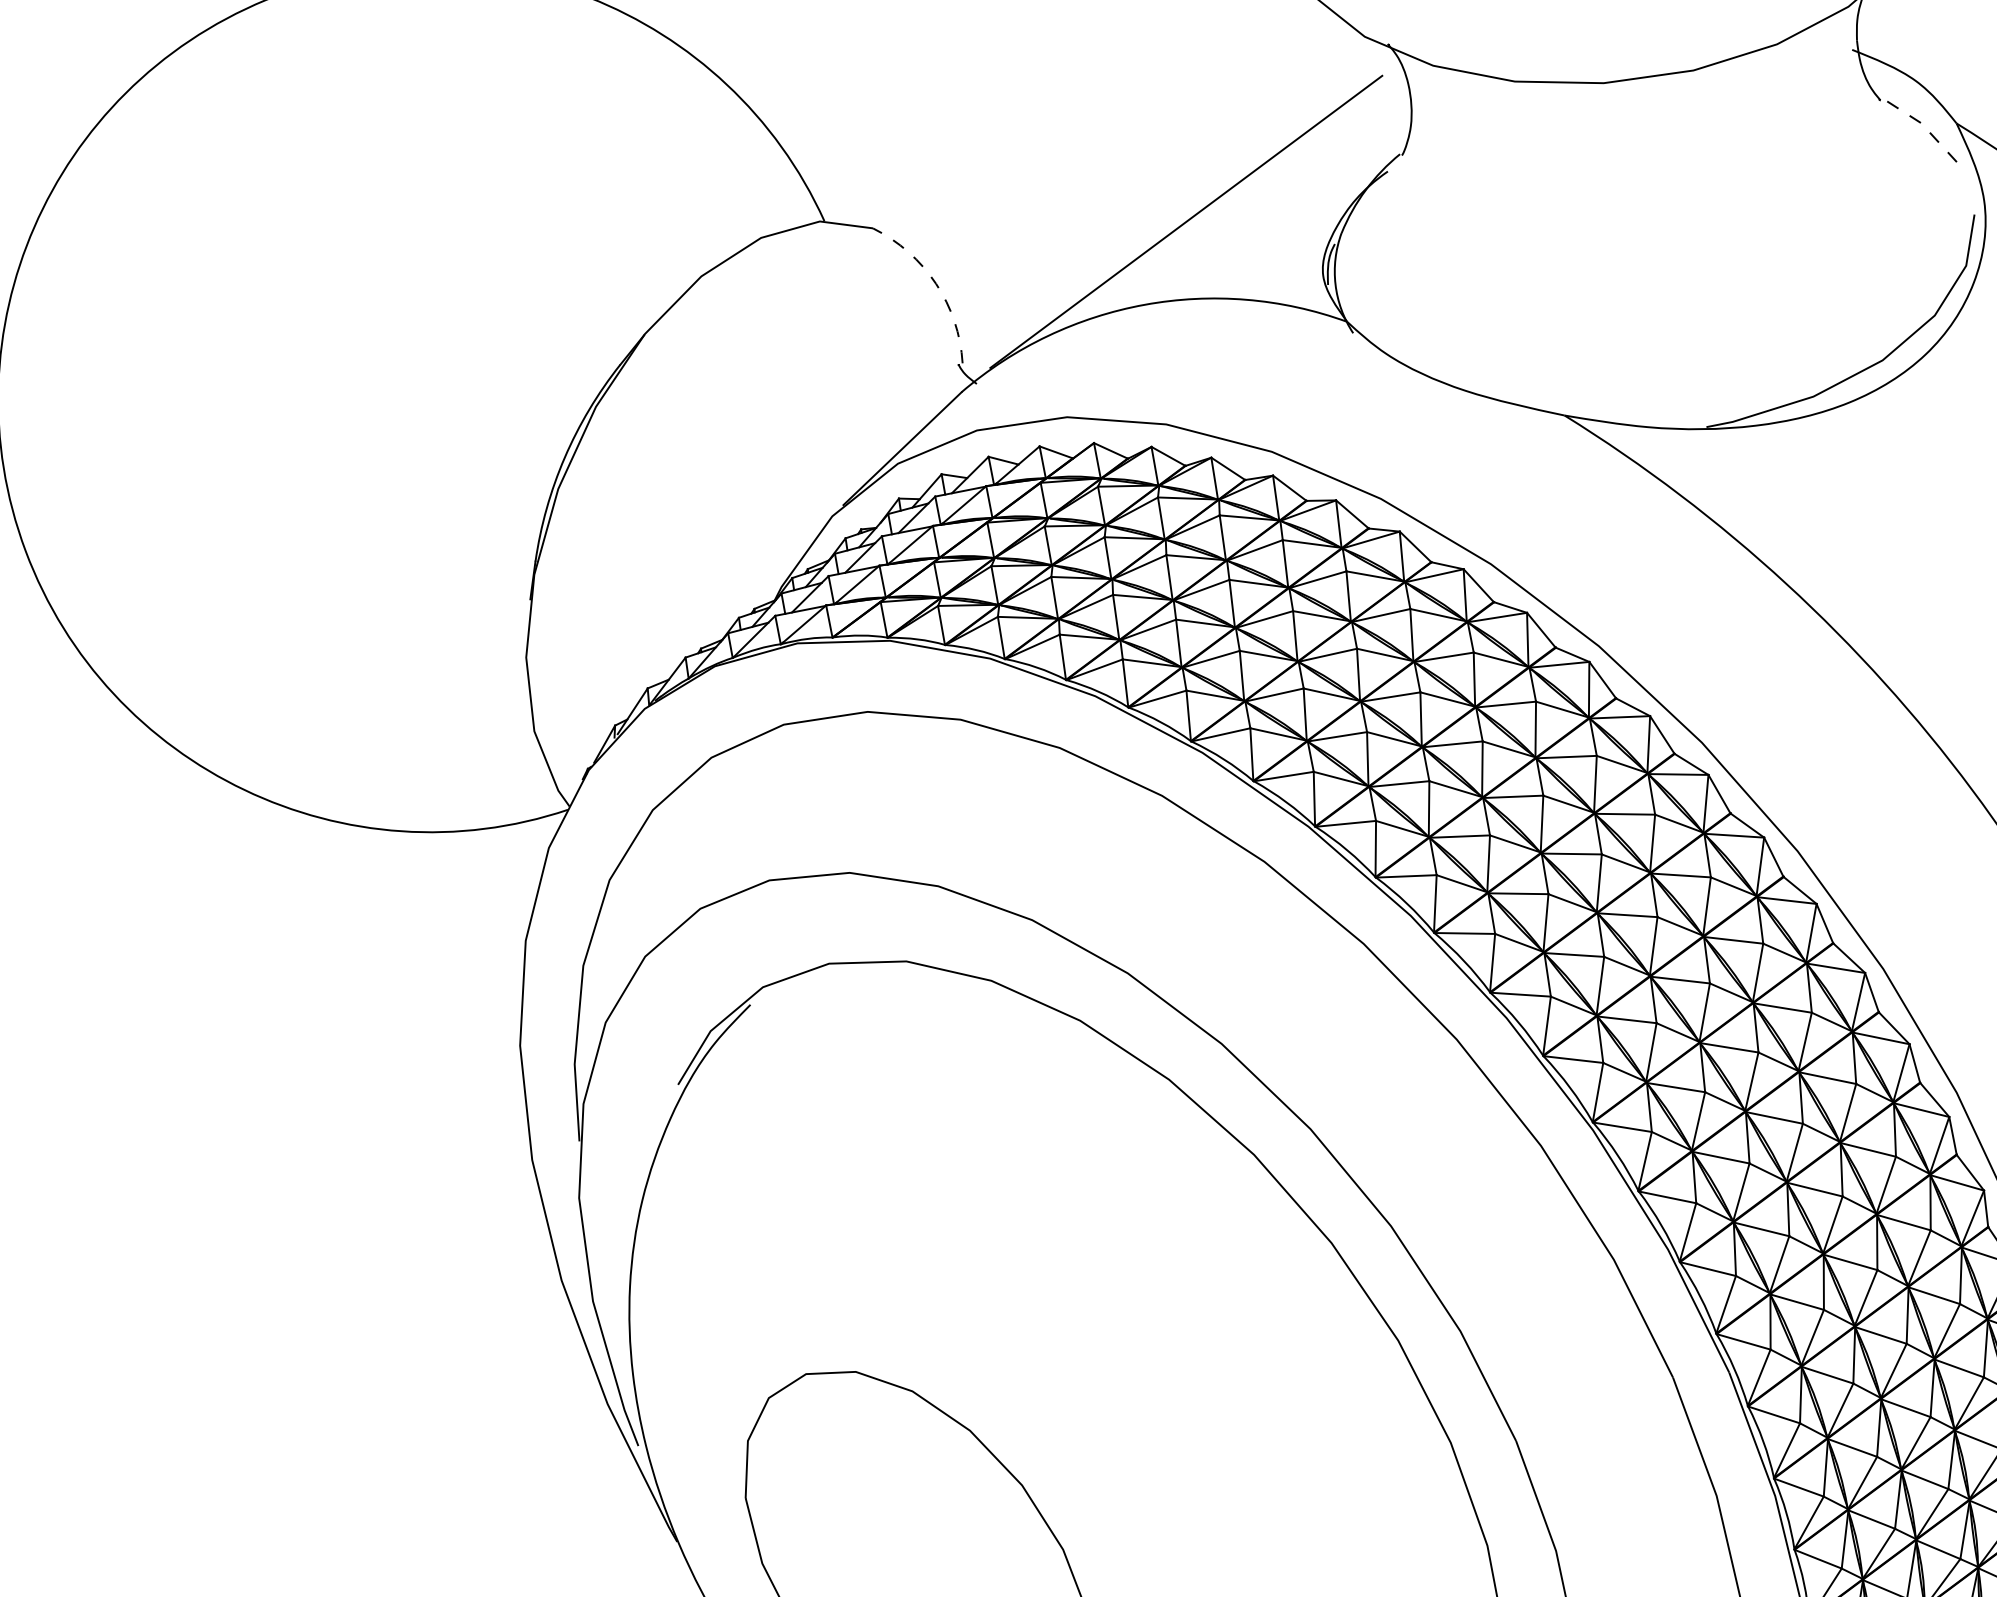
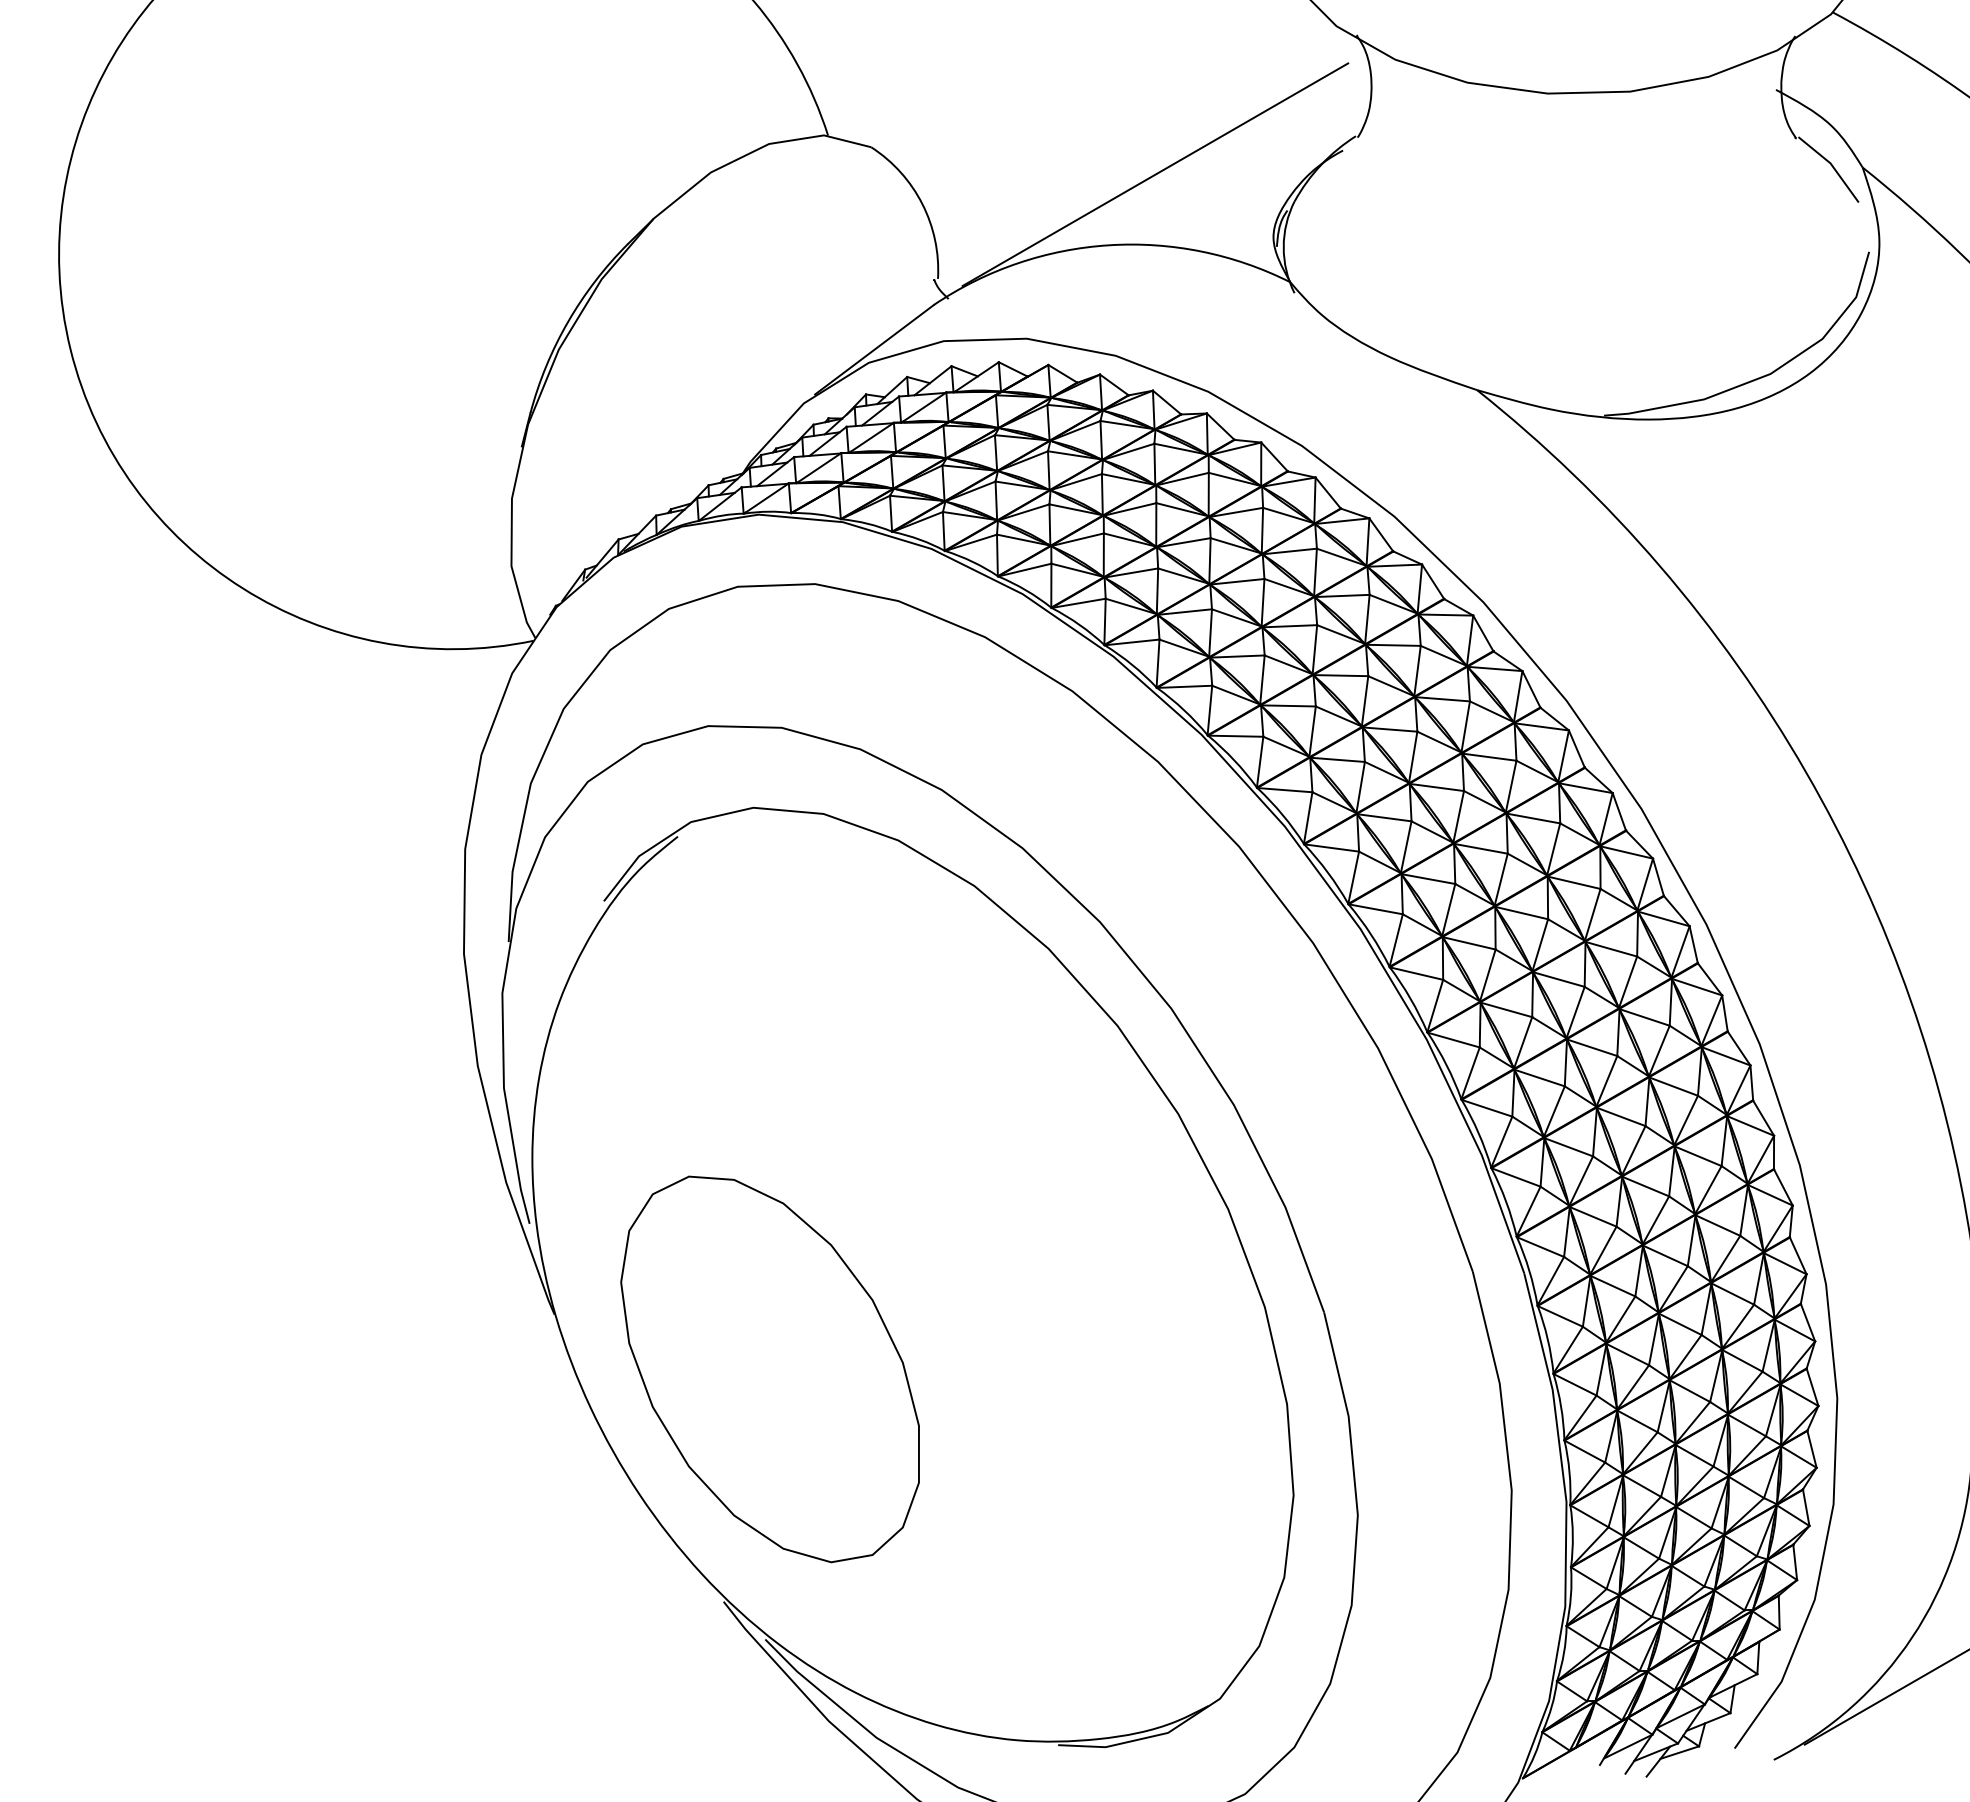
line: (1923, 125) -> (1832, 165), dashed -> solid
arc: (936, 284) -> (922, 204), dashed -> solid

